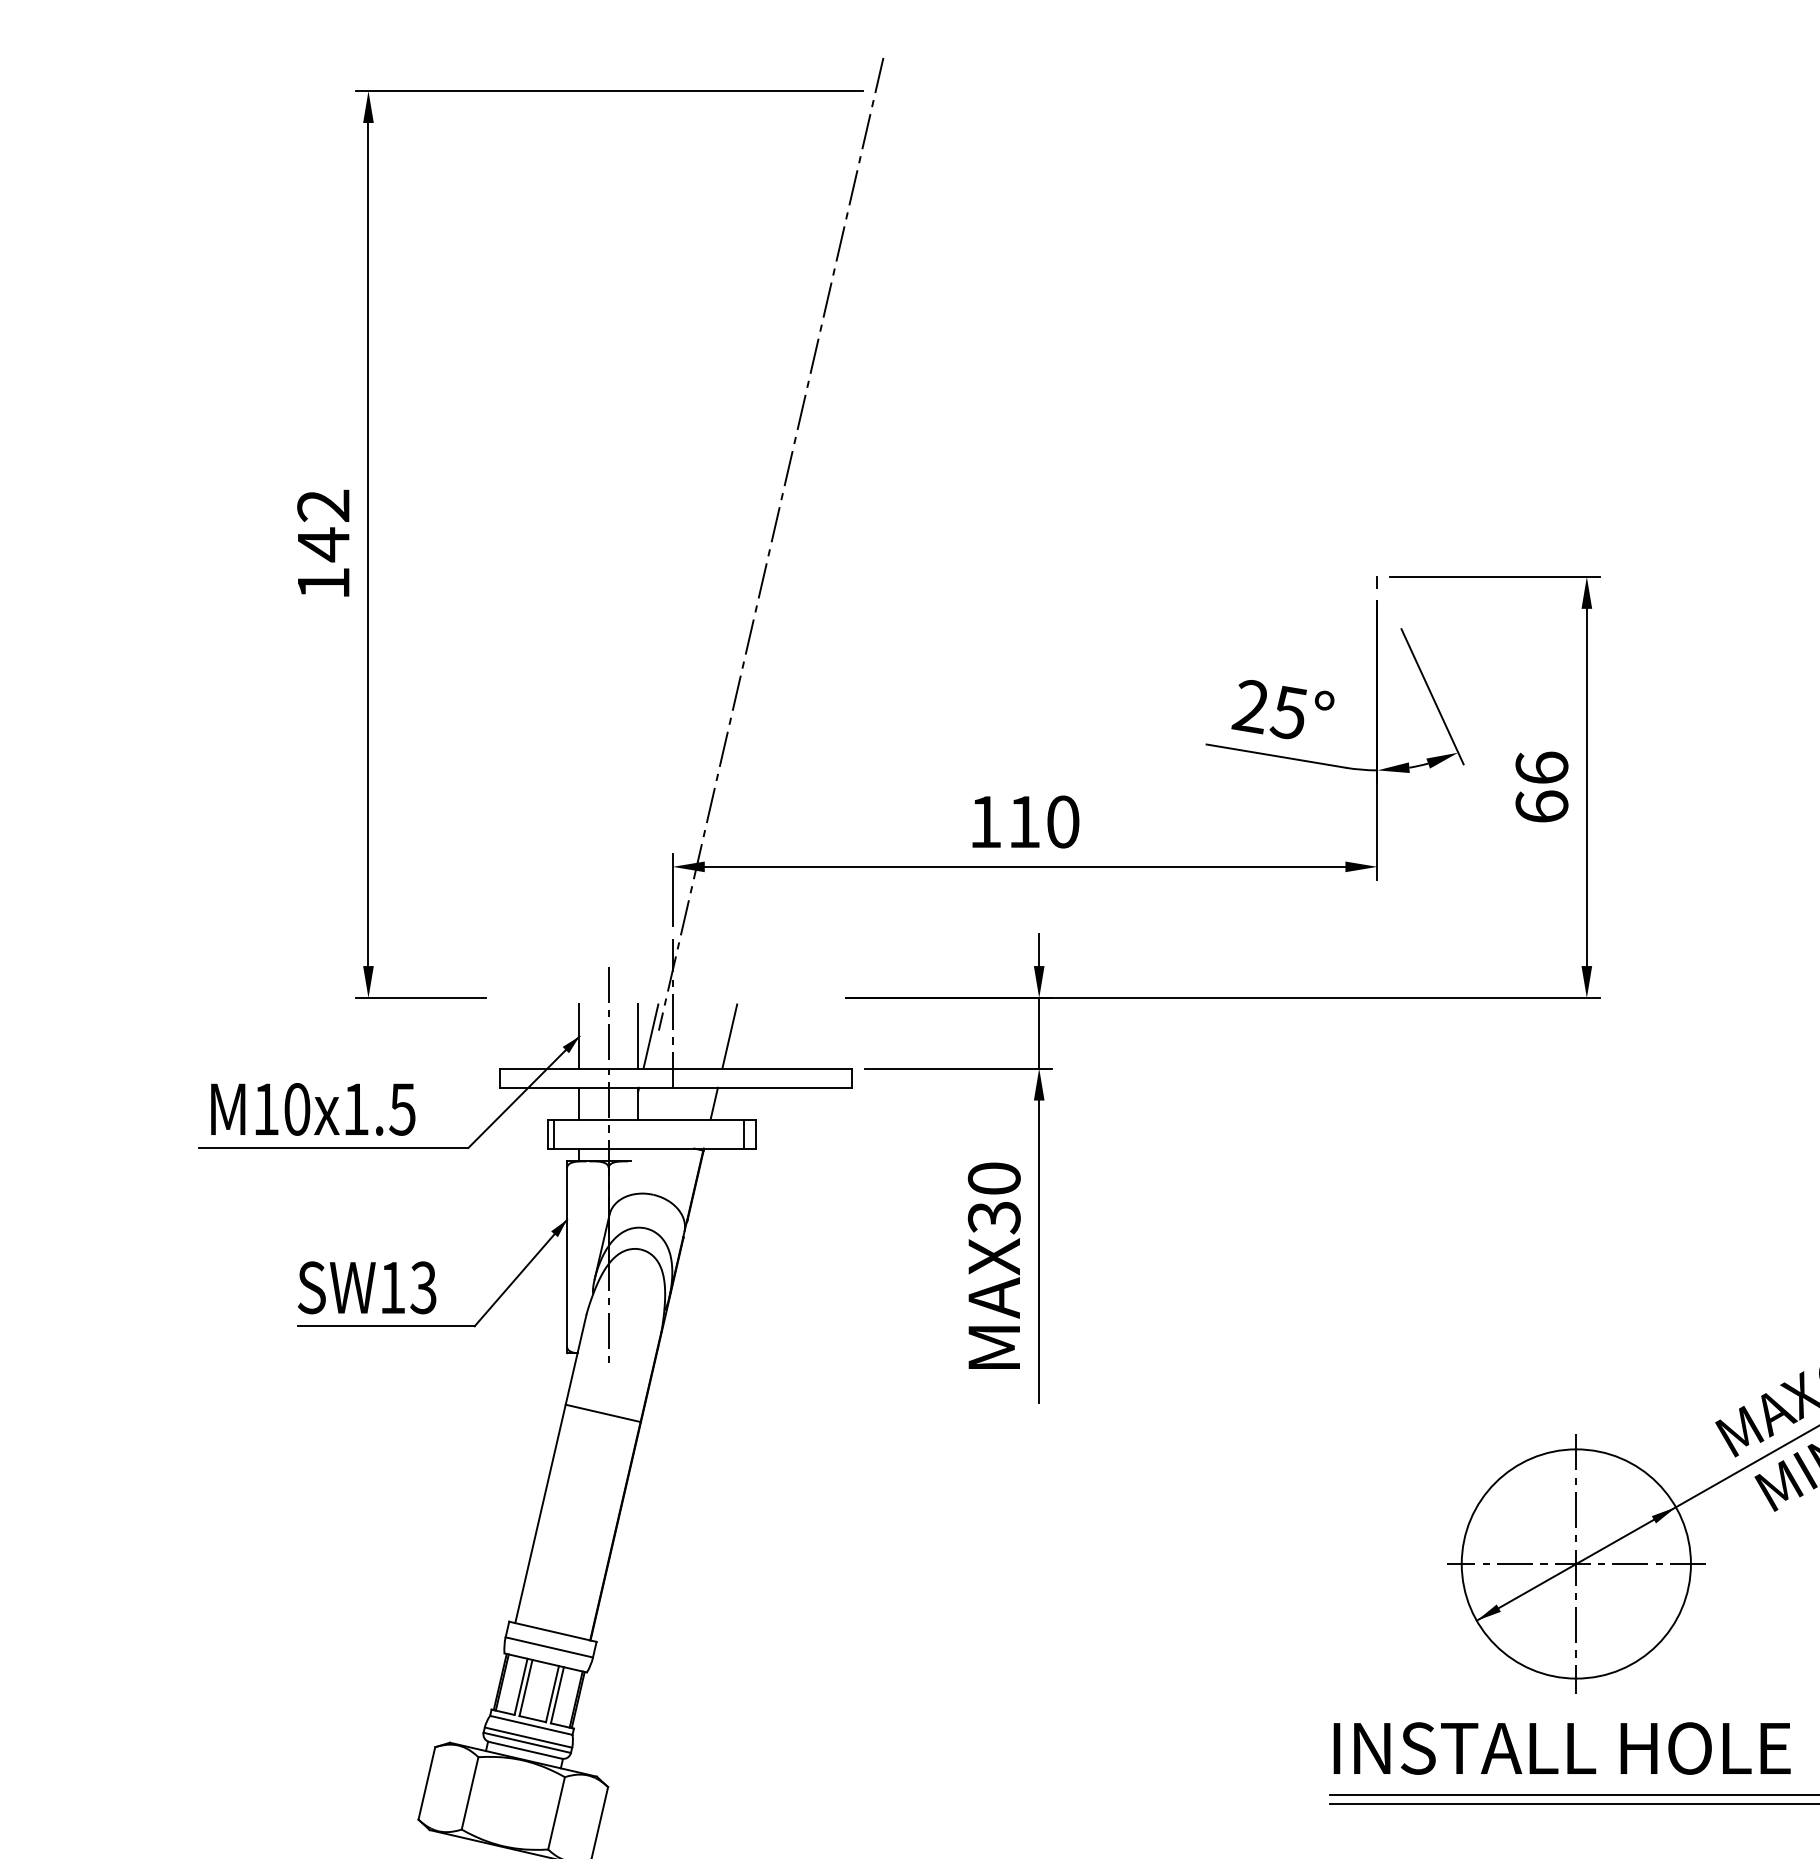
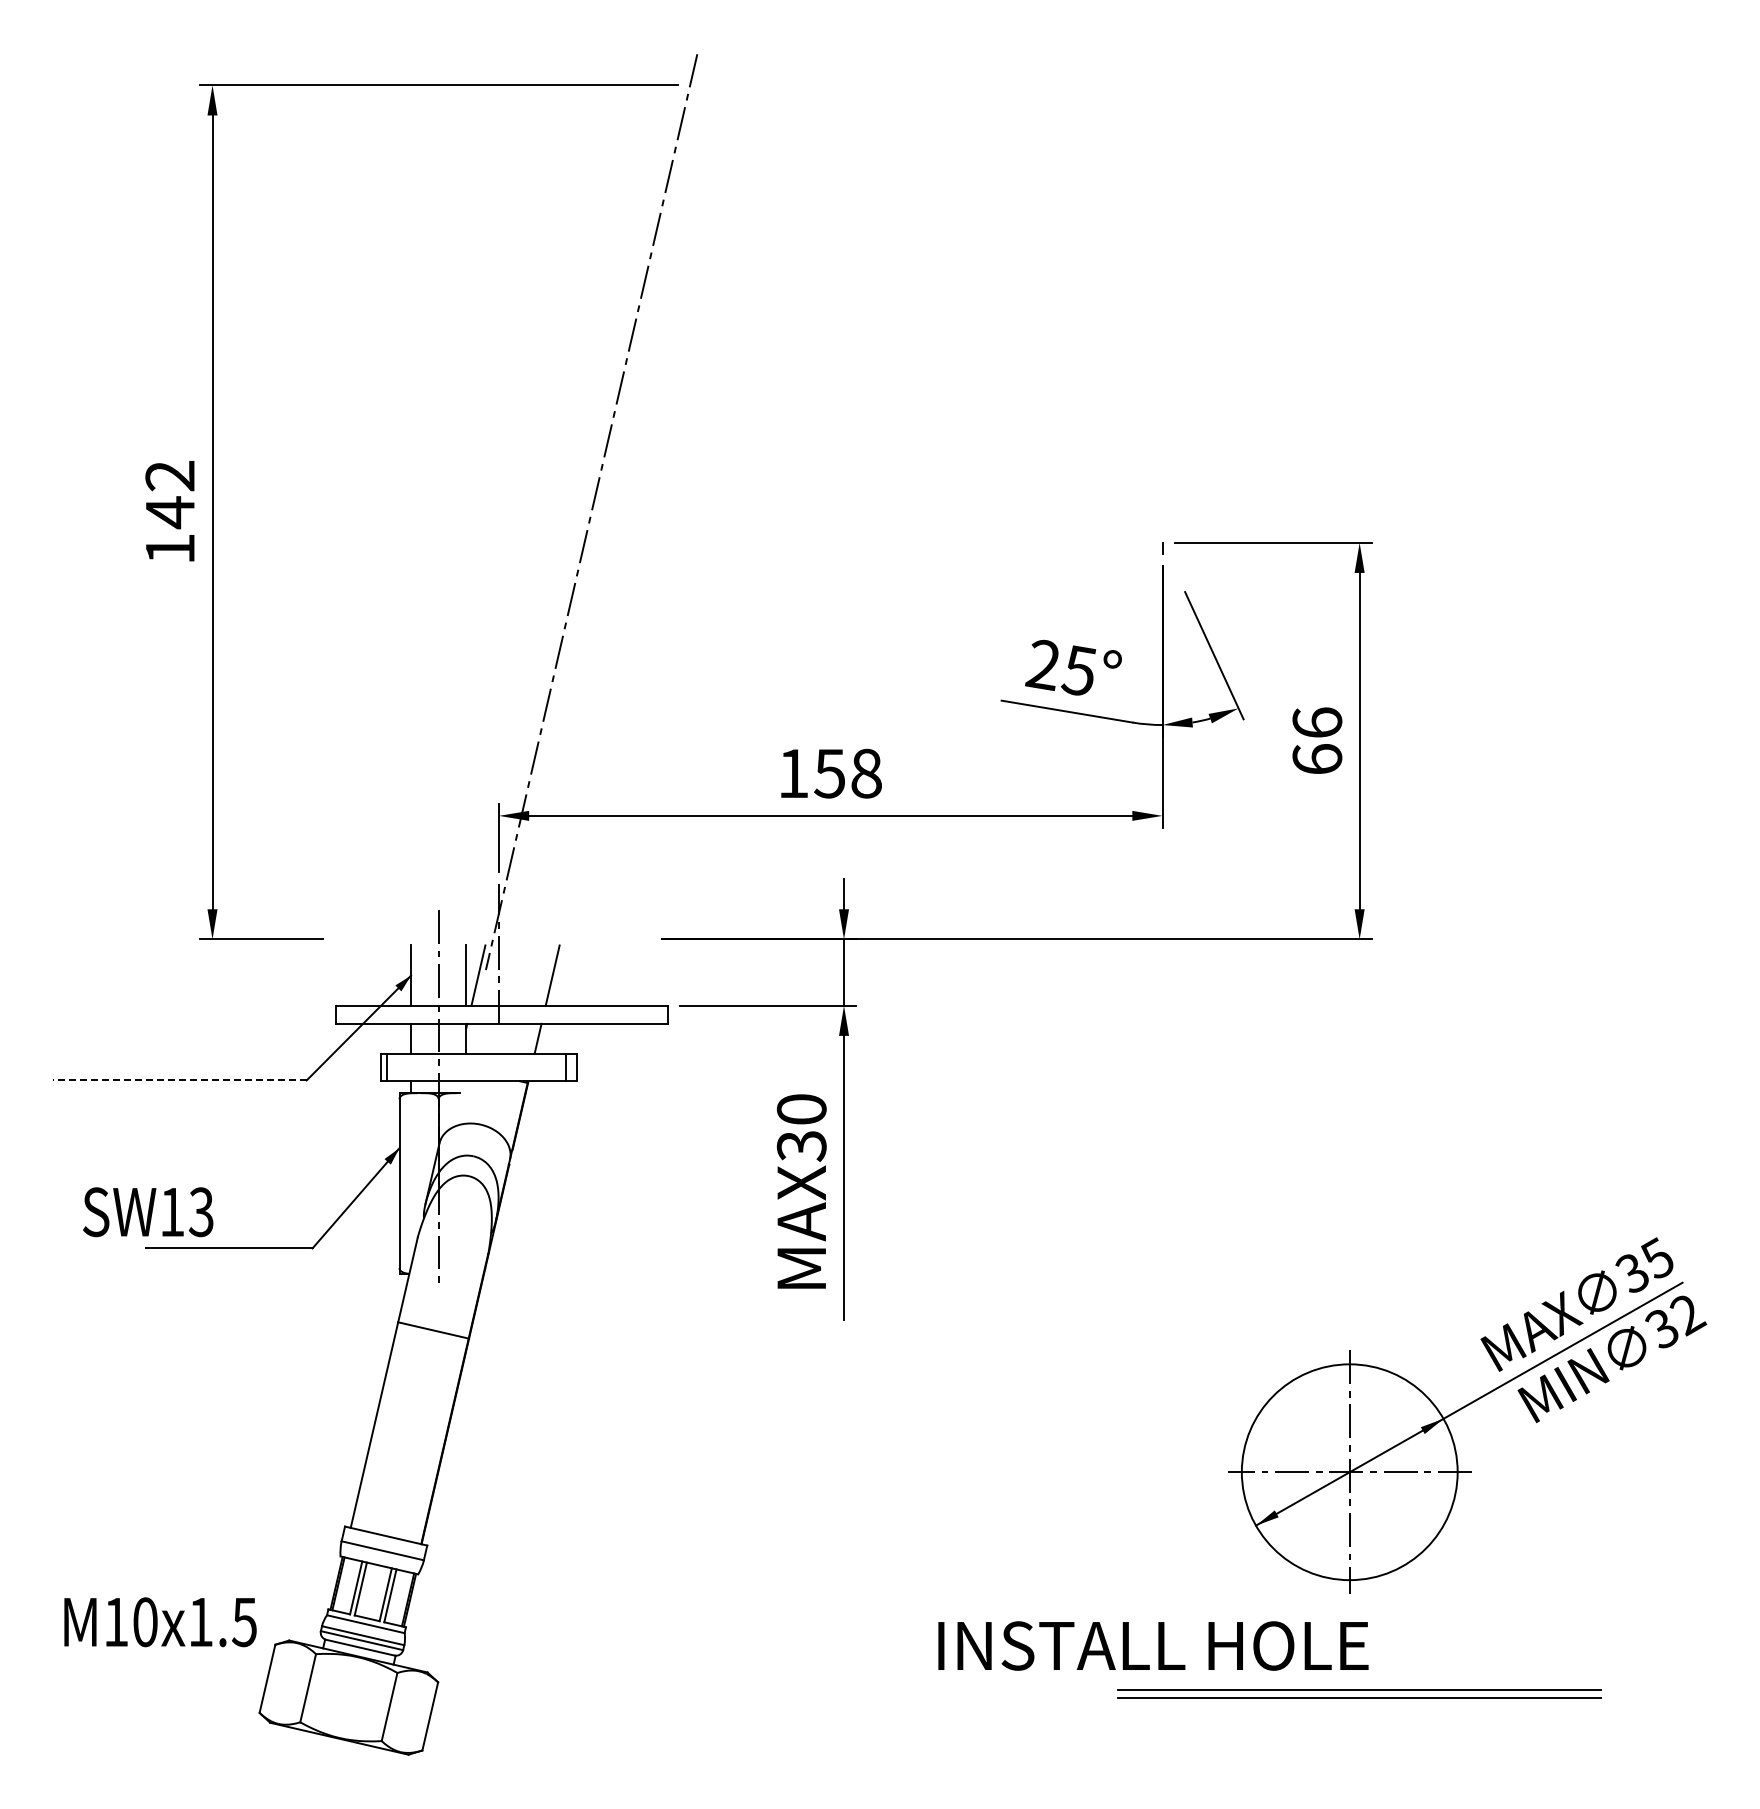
text: (1042, 821) -> (847, 773), 110 -> 158
text: (313, 1109) -> (160, 1622), moved
line: (333, 1147) -> (179, 1080), solid -> dashed
text: (367, 1288) -> (148, 1212), moved
text: (1562, 1748) -> (1153, 1645), moved

